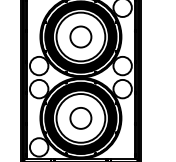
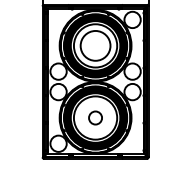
circle: (80, 36) -> (95, 45), size x1.6
circle: (80, 117) -> (95, 117), size x0.7

